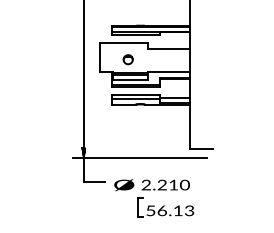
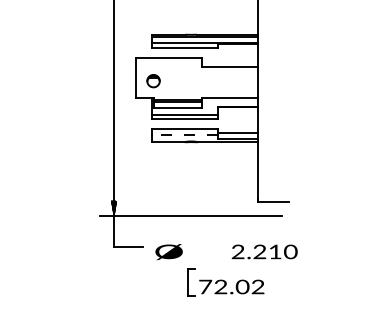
part: (128, 59) -> (153, 81), moved
line: (135, 99) -> (184, 135), solid -> dashed
text: (165, 184) -> (264, 251), moved
text: (170, 210) -> (231, 286), 56.13 -> 72.02

